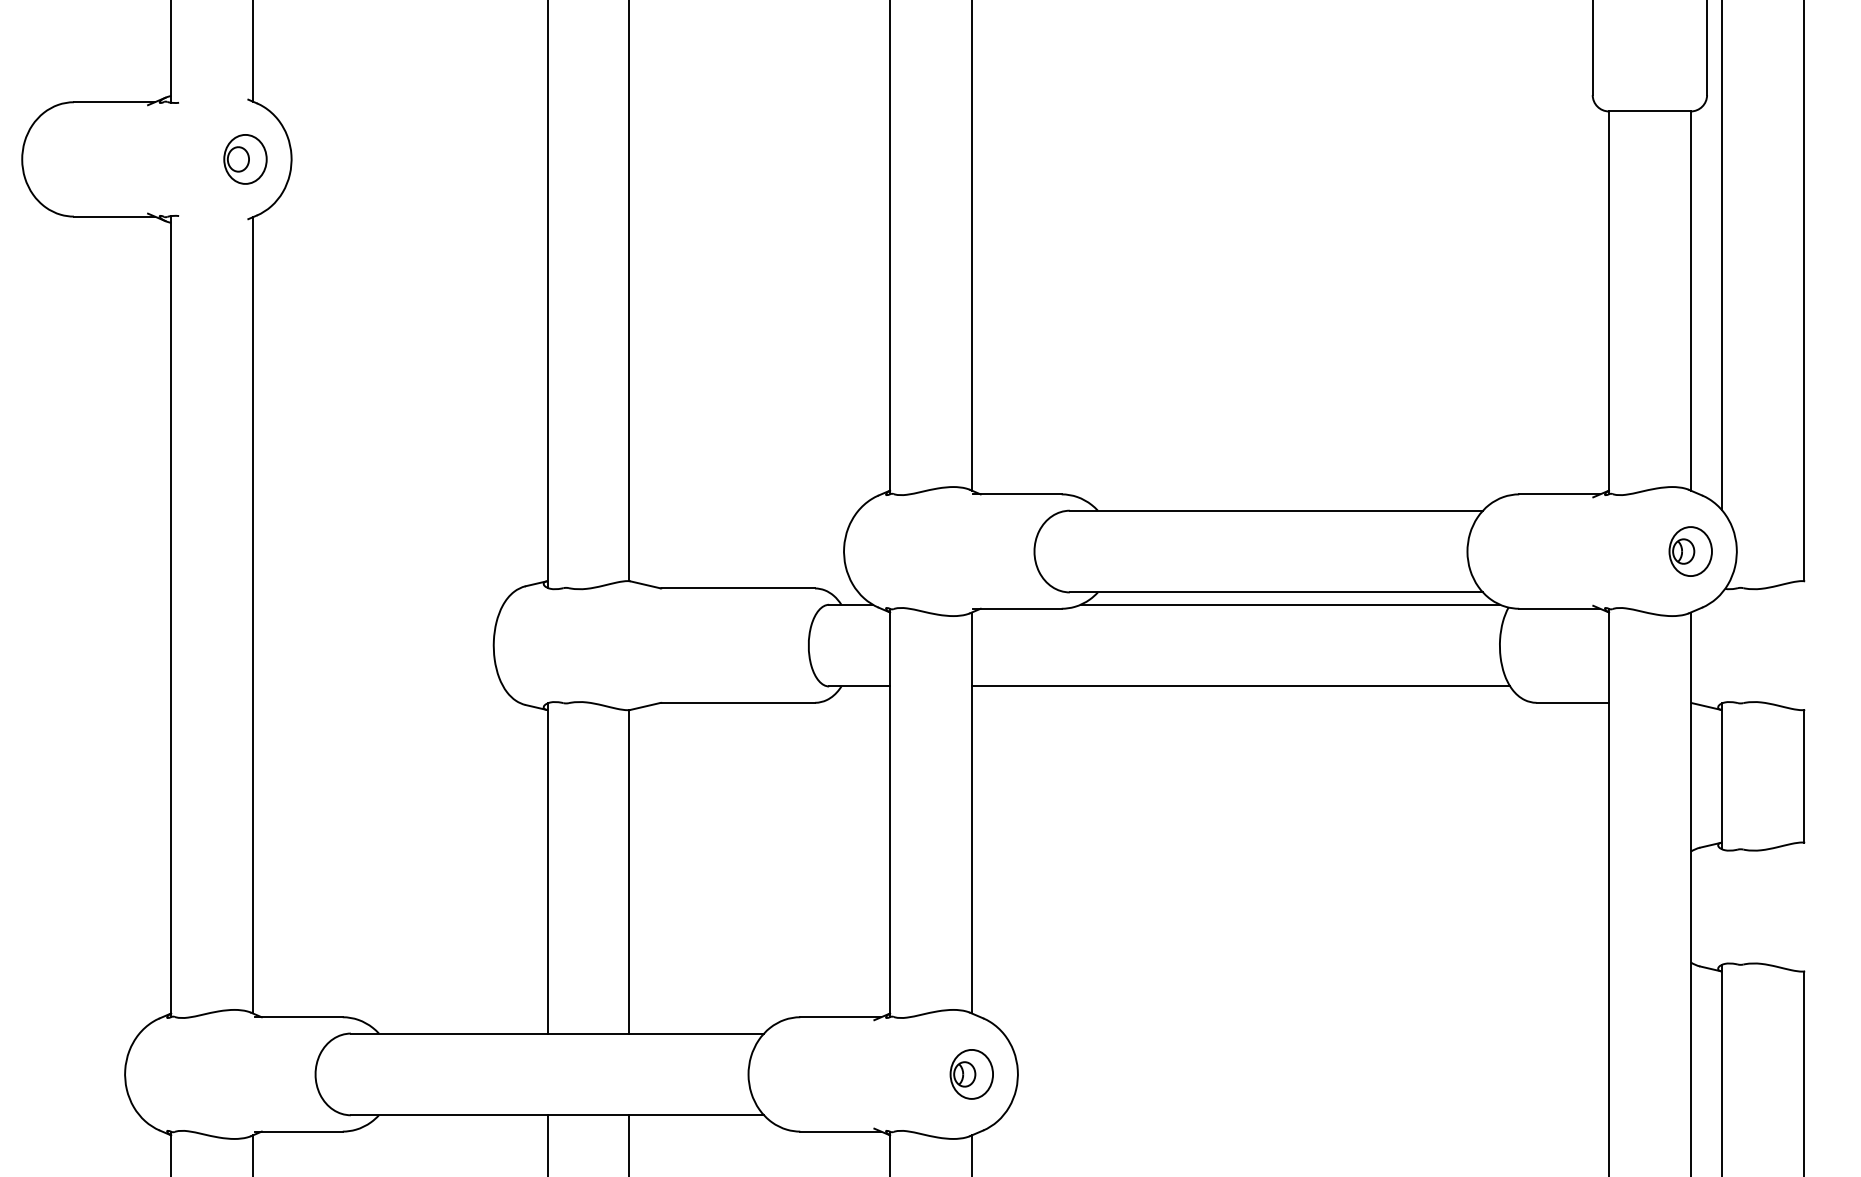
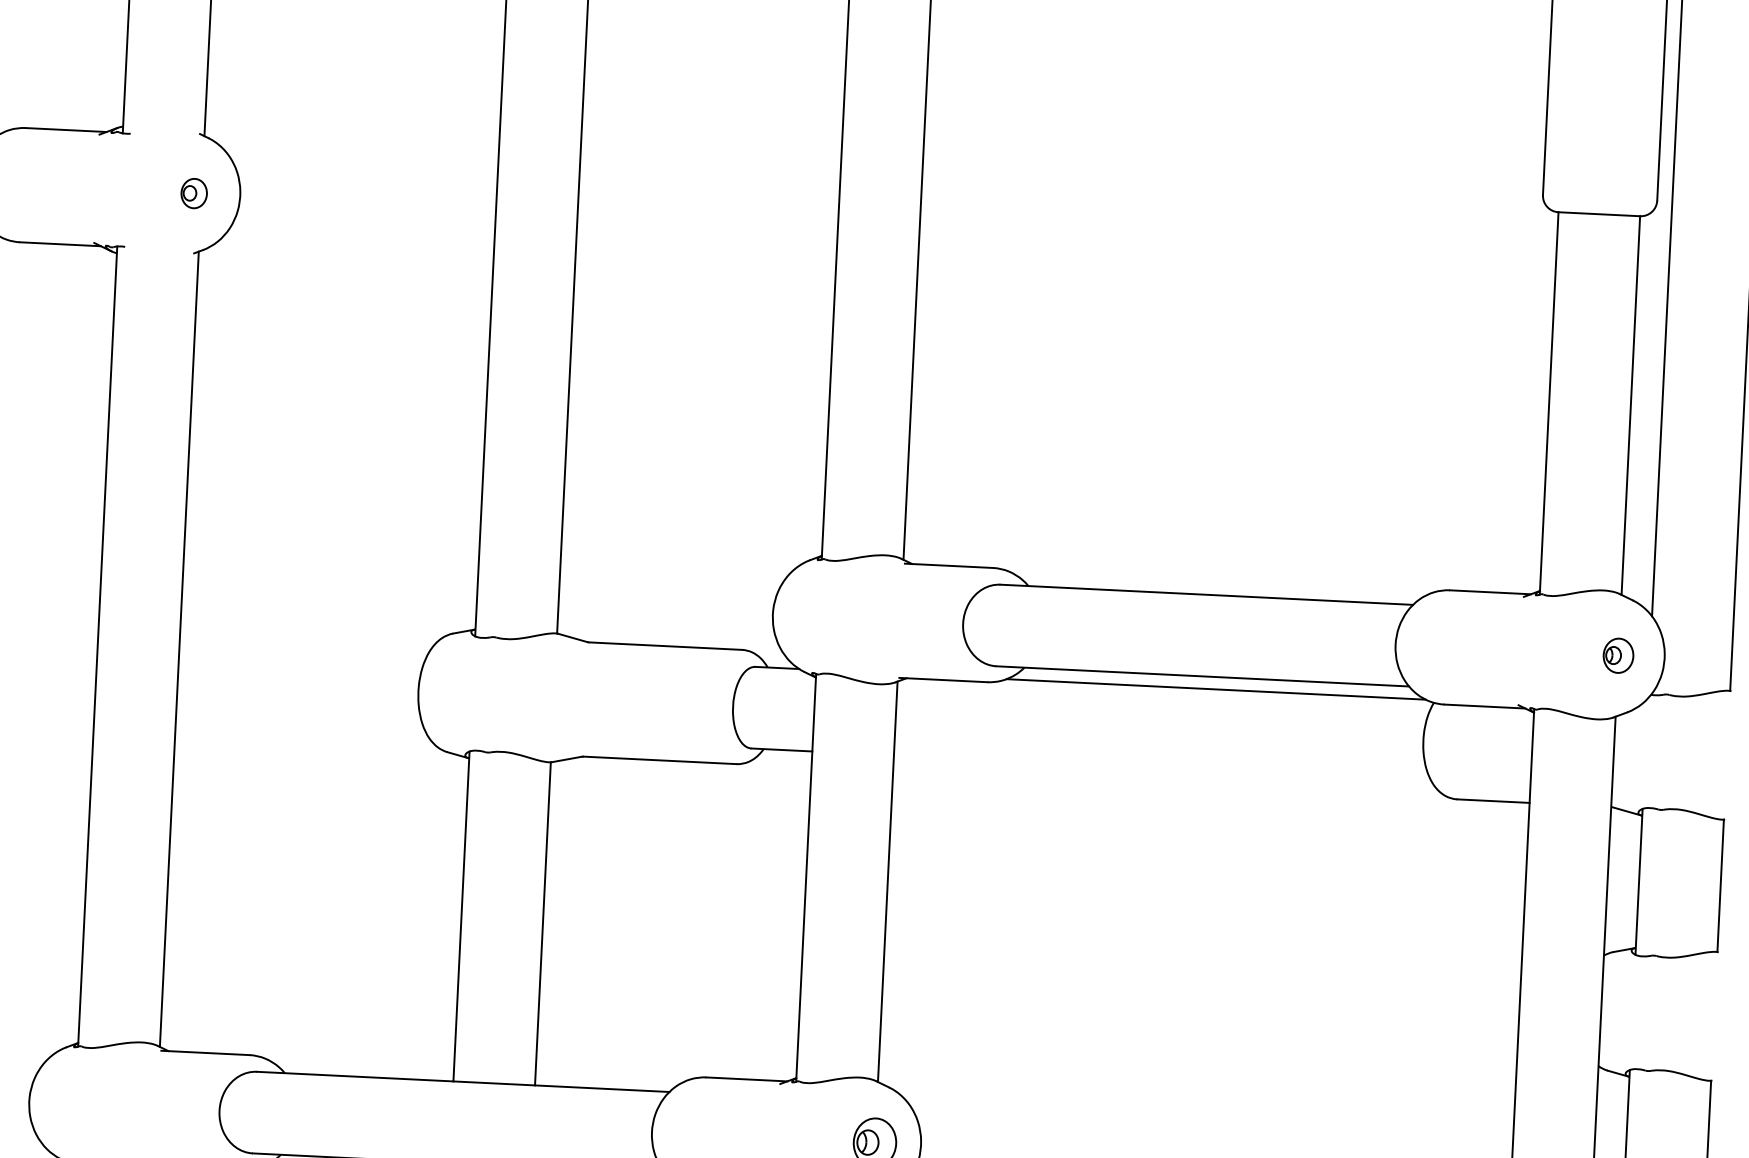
part: (245, 159) -> (194, 193), size x0.6
part: (1690, 551) -> (1618, 655), size x0.7
line: (1240, 686) -> (1162, 768), removed

